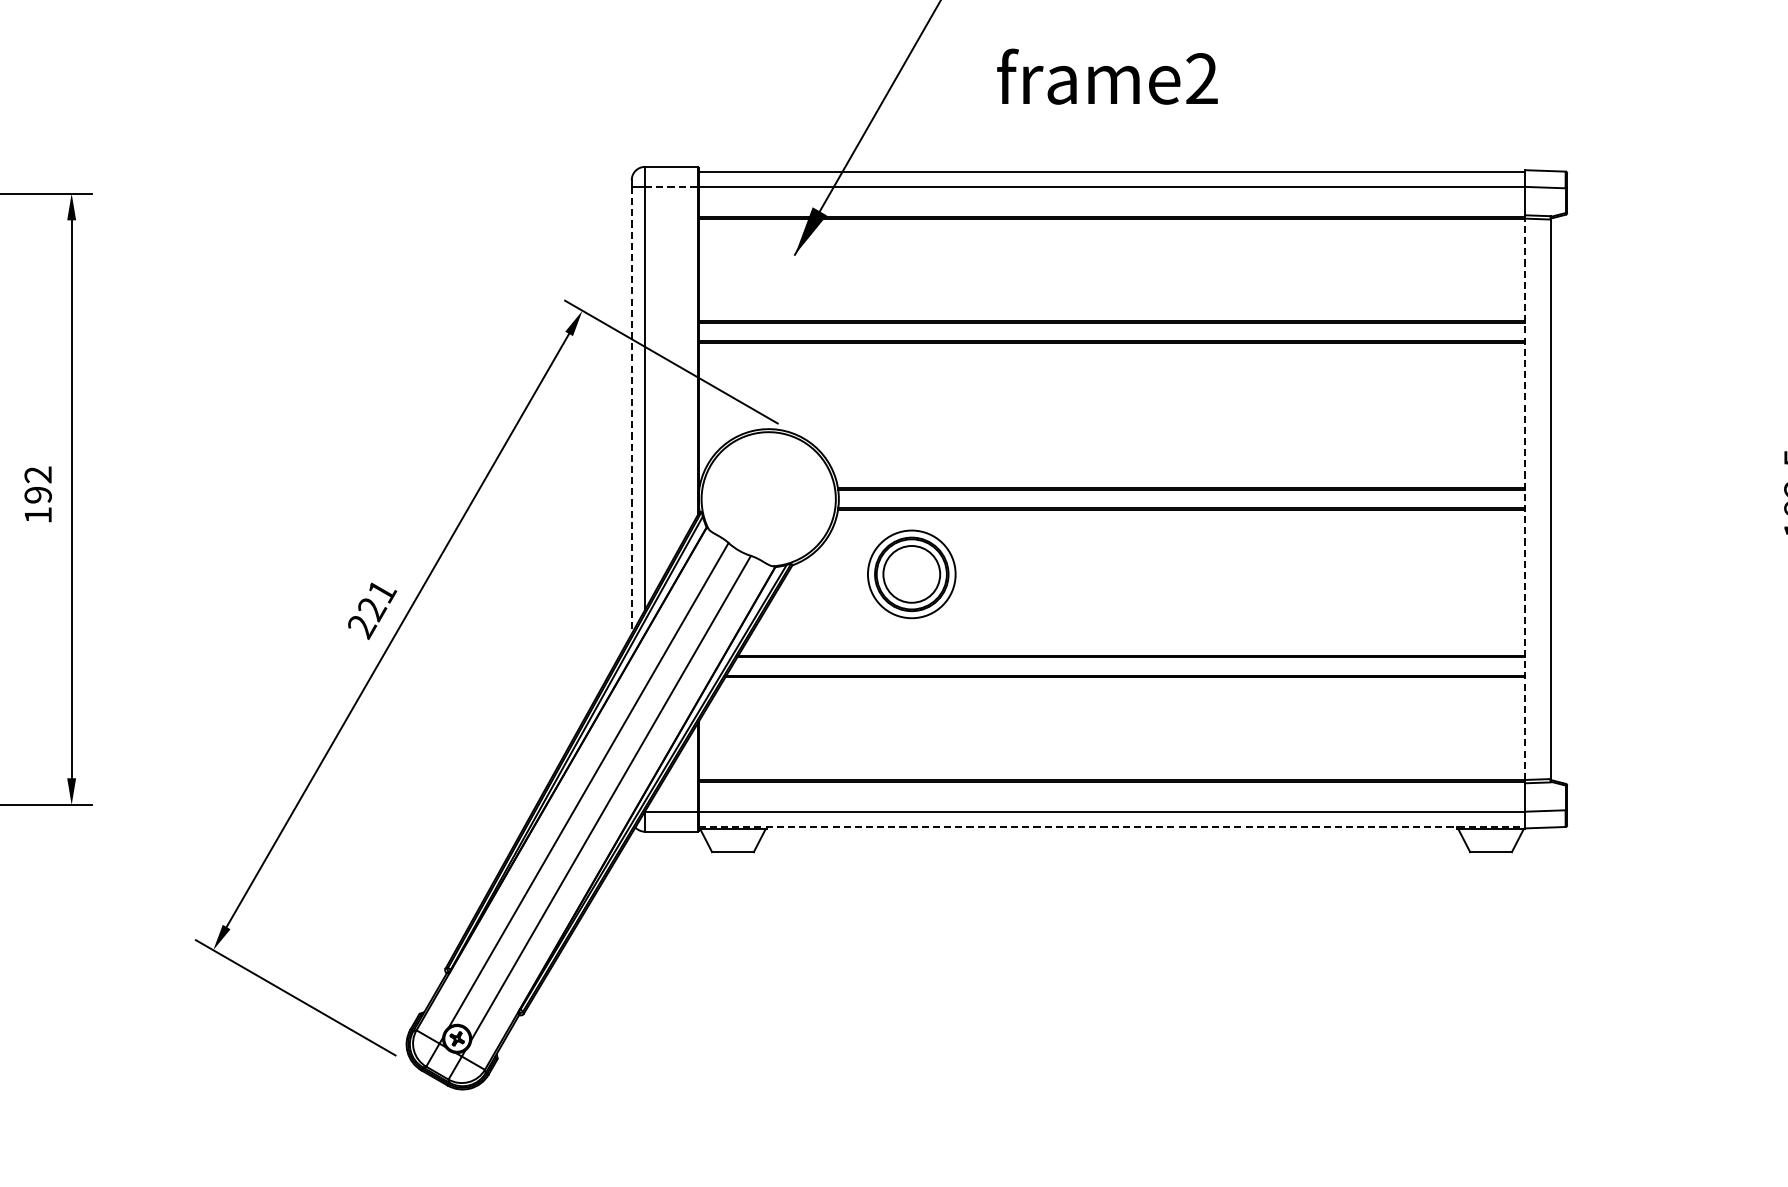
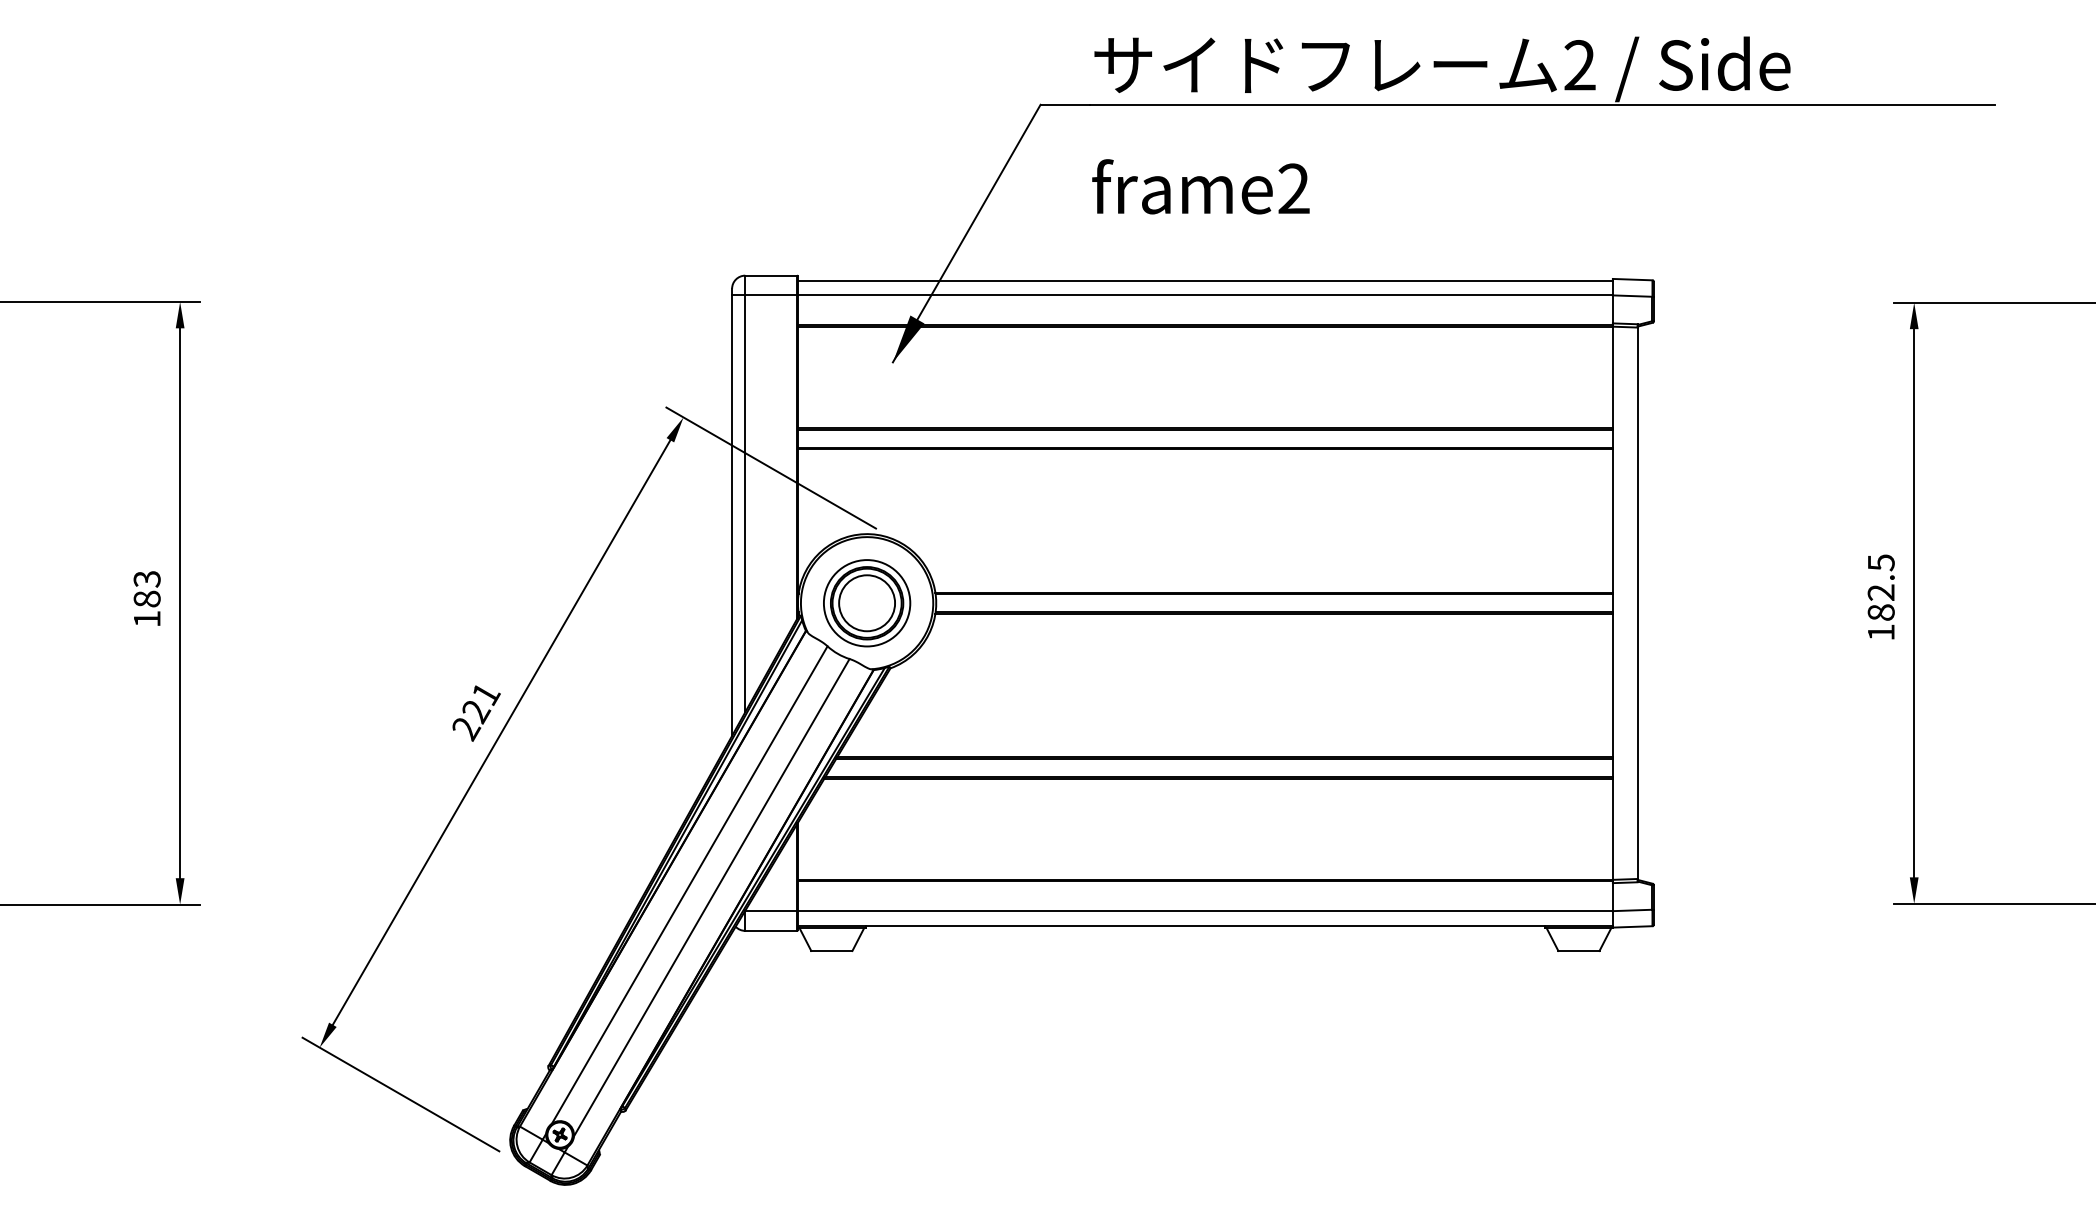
line: (671, 187) -> (771, 295), dashed -> solid
line: (632, 411) -> (732, 516), dashed -> solid
text: (37, 485) -> (146, 589), 192 -> 183
line: (1525, 499) -> (1612, 603), dashed -> solid
part: (912, 574) -> (867, 603), moved
line: (1112, 826) -> (1205, 925), dashed -> solid

